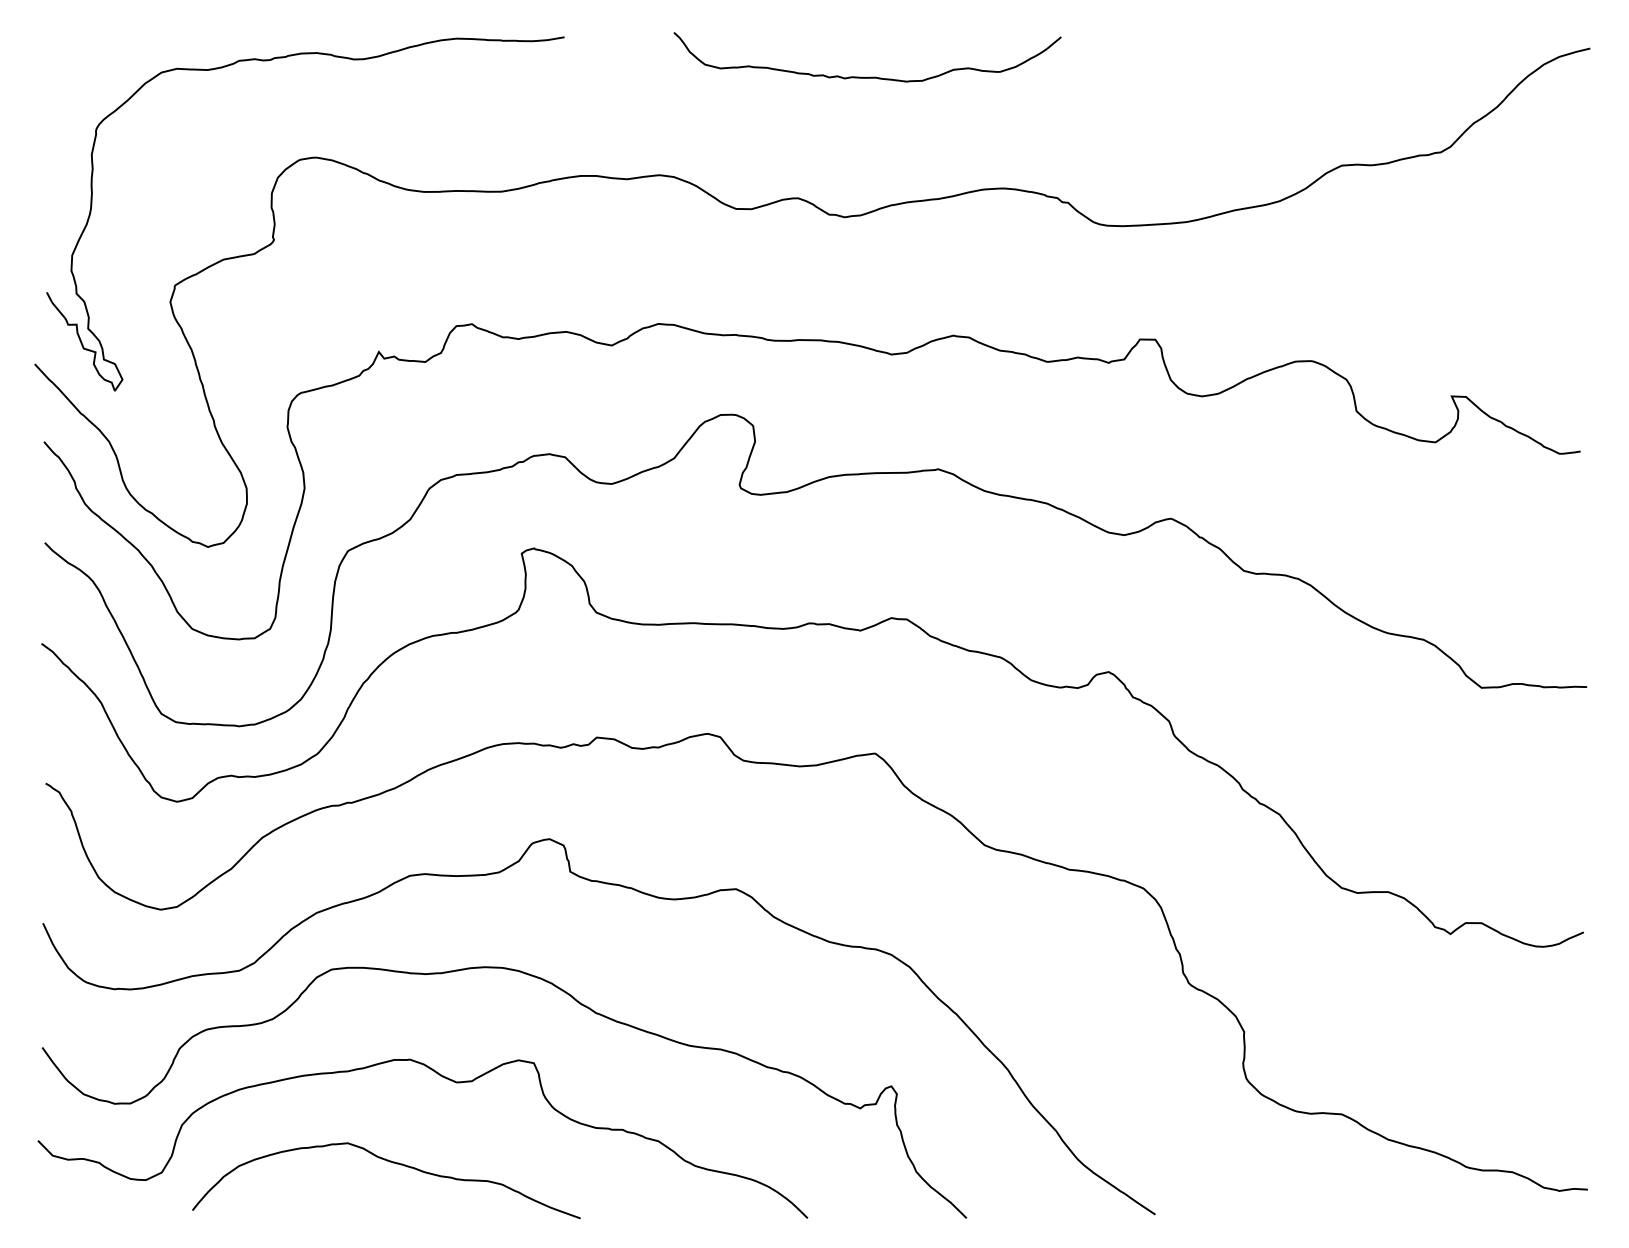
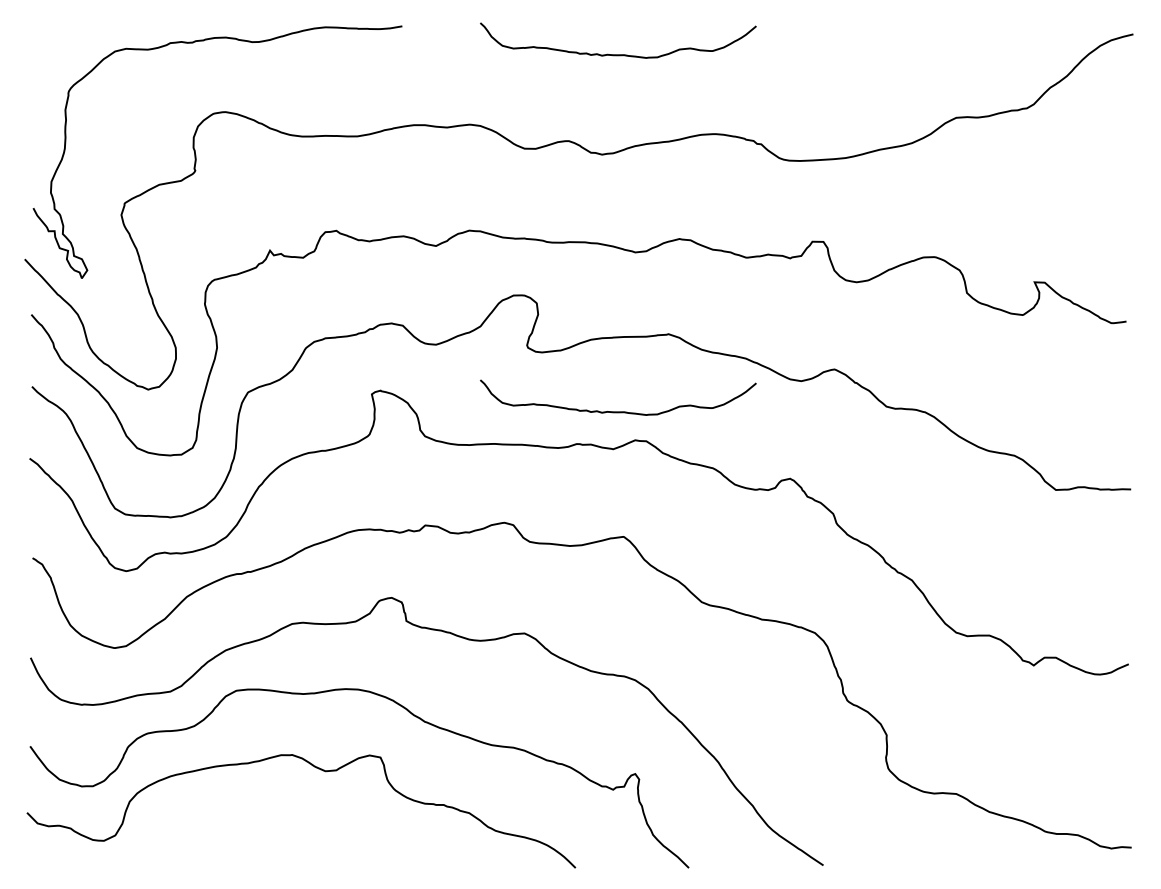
curve: (869, 577) -> (619, 411), added
curve: (389, 1162) -> (277, 828), removed

